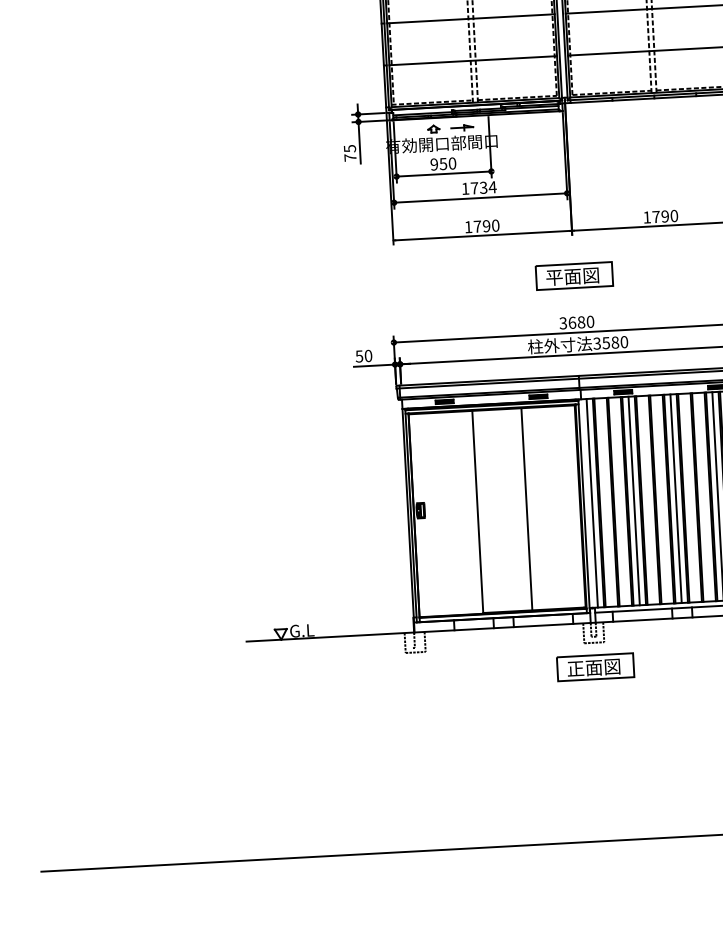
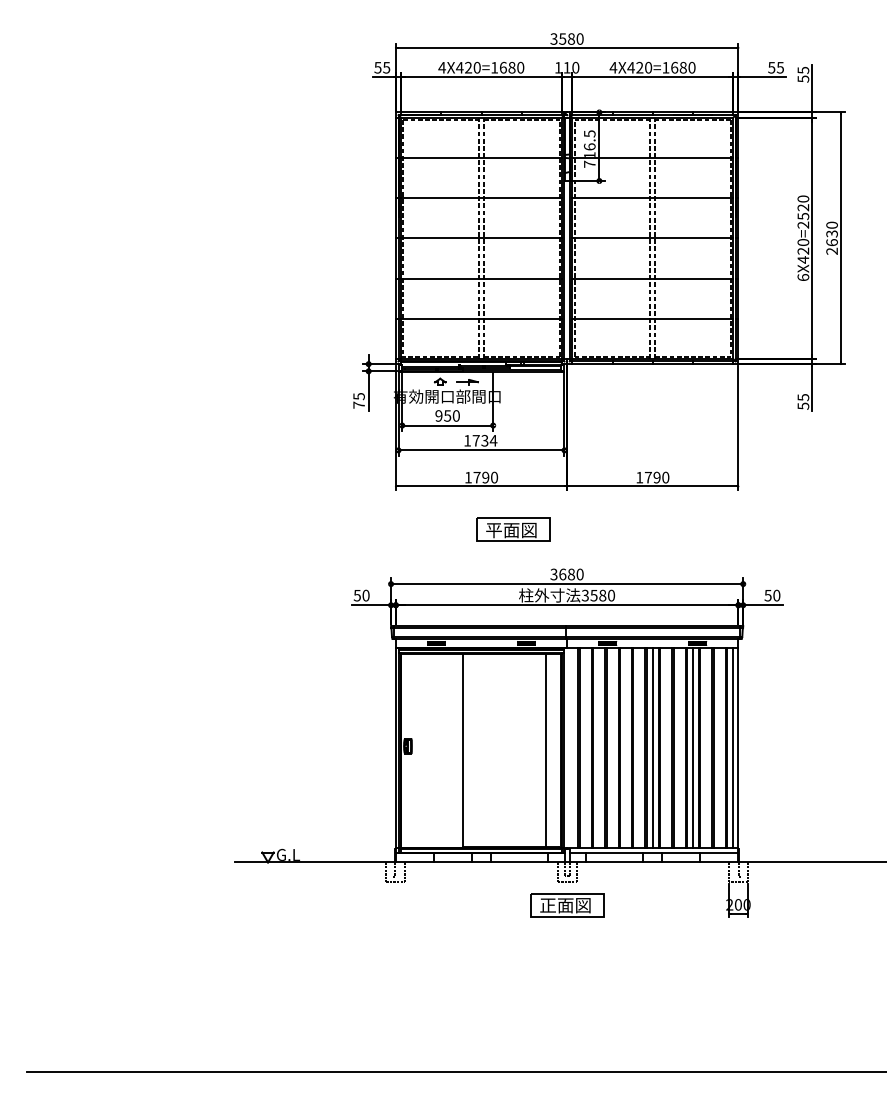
part: (574, 275) -> (513, 529), moved
line: (634, 501) -> (612, 748), removed
line: (592, 503) -> (572, 748), removed
line: (526, 509) -> (545, 750), moved

